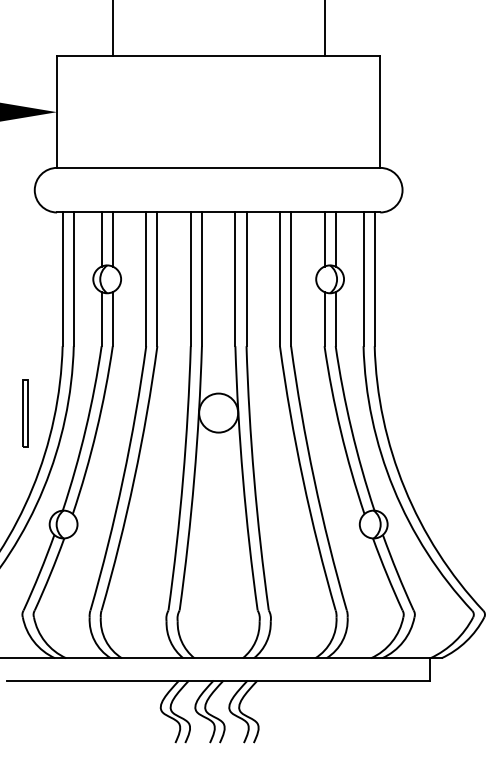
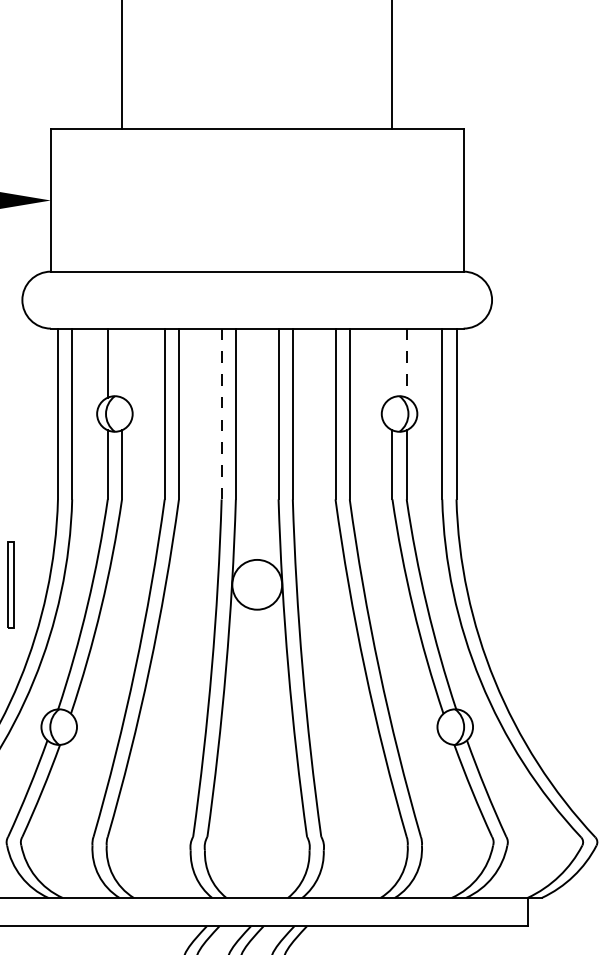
line: (112, 239) -> (121, 363), removed
line: (324, 239) -> (392, 363), removed
line: (335, 240) -> (406, 364), solid -> dashed
line: (190, 279) -> (221, 414), solid -> dashed

